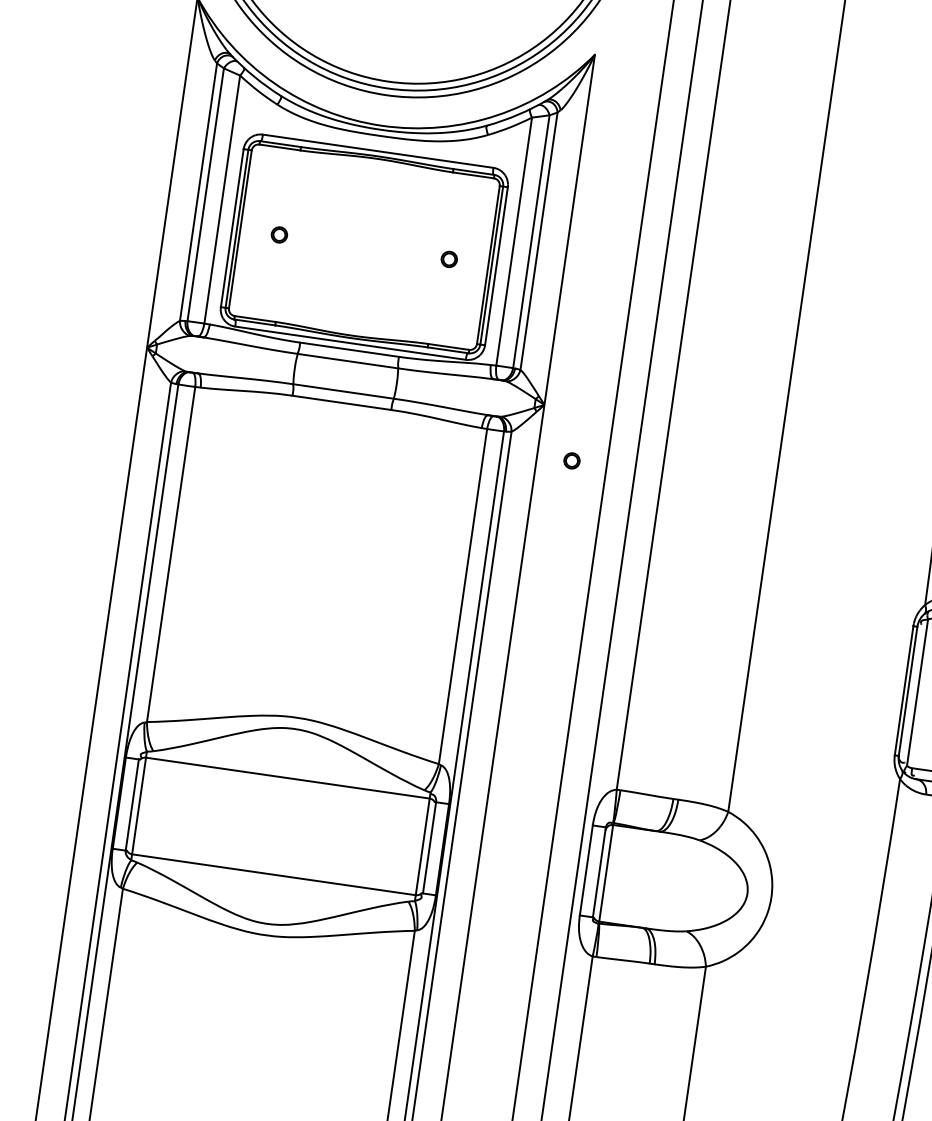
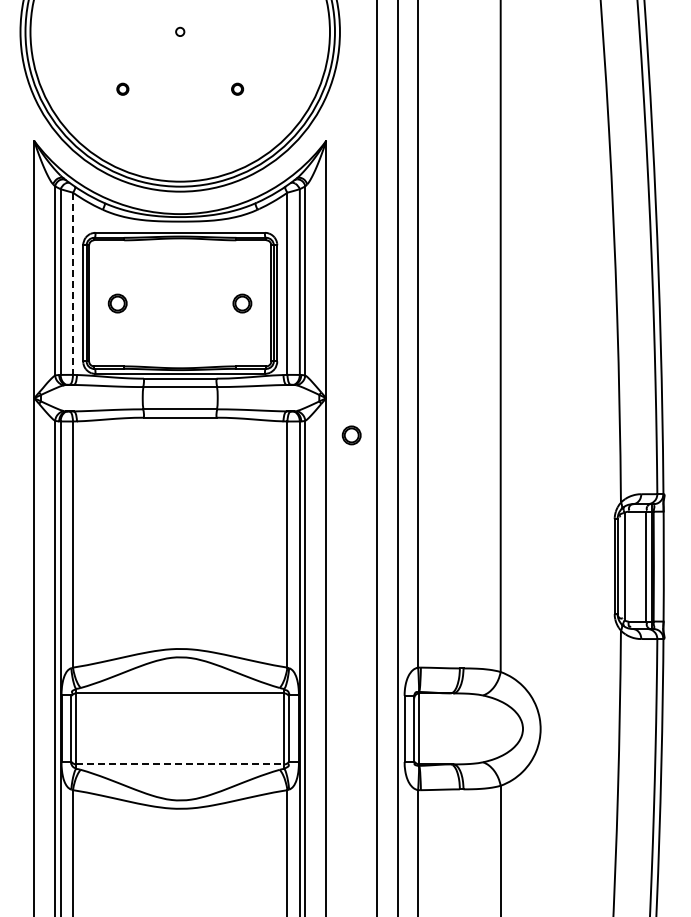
line: (222, 200) -> (73, 284), solid -> dashed
part: (279, 233) -> (117, 302), size x1.6
part: (449, 258) -> (242, 302), size x1.6
part: (571, 460) -> (351, 435), size x1.6
line: (274, 874) -> (180, 764), solid -> dashed

